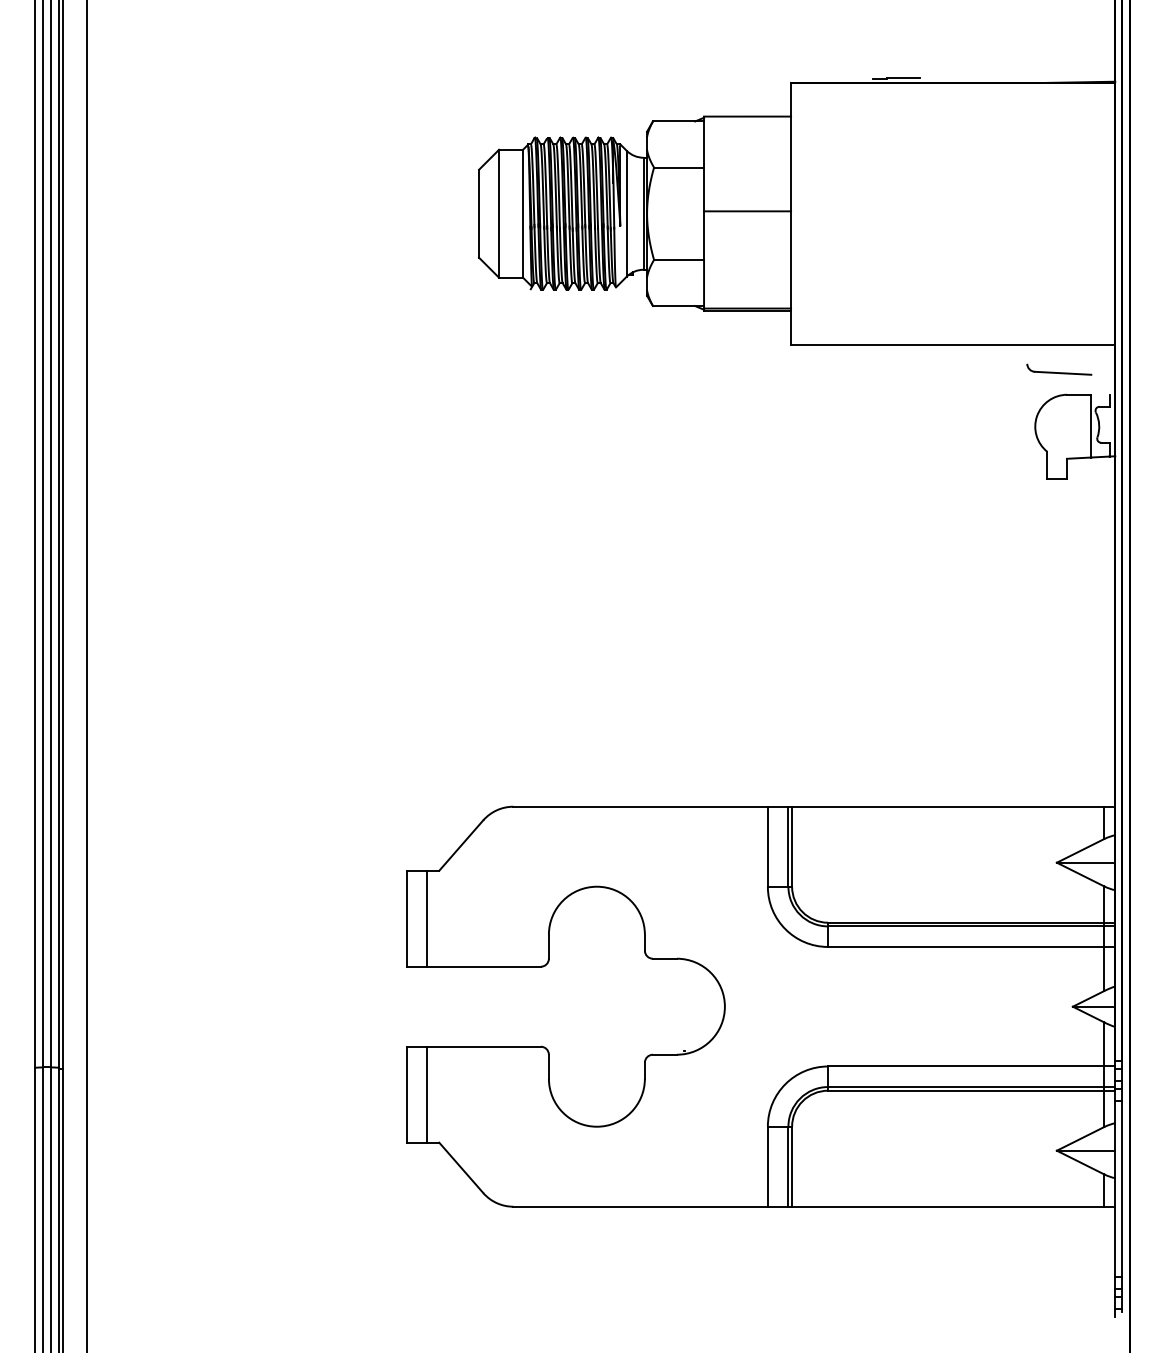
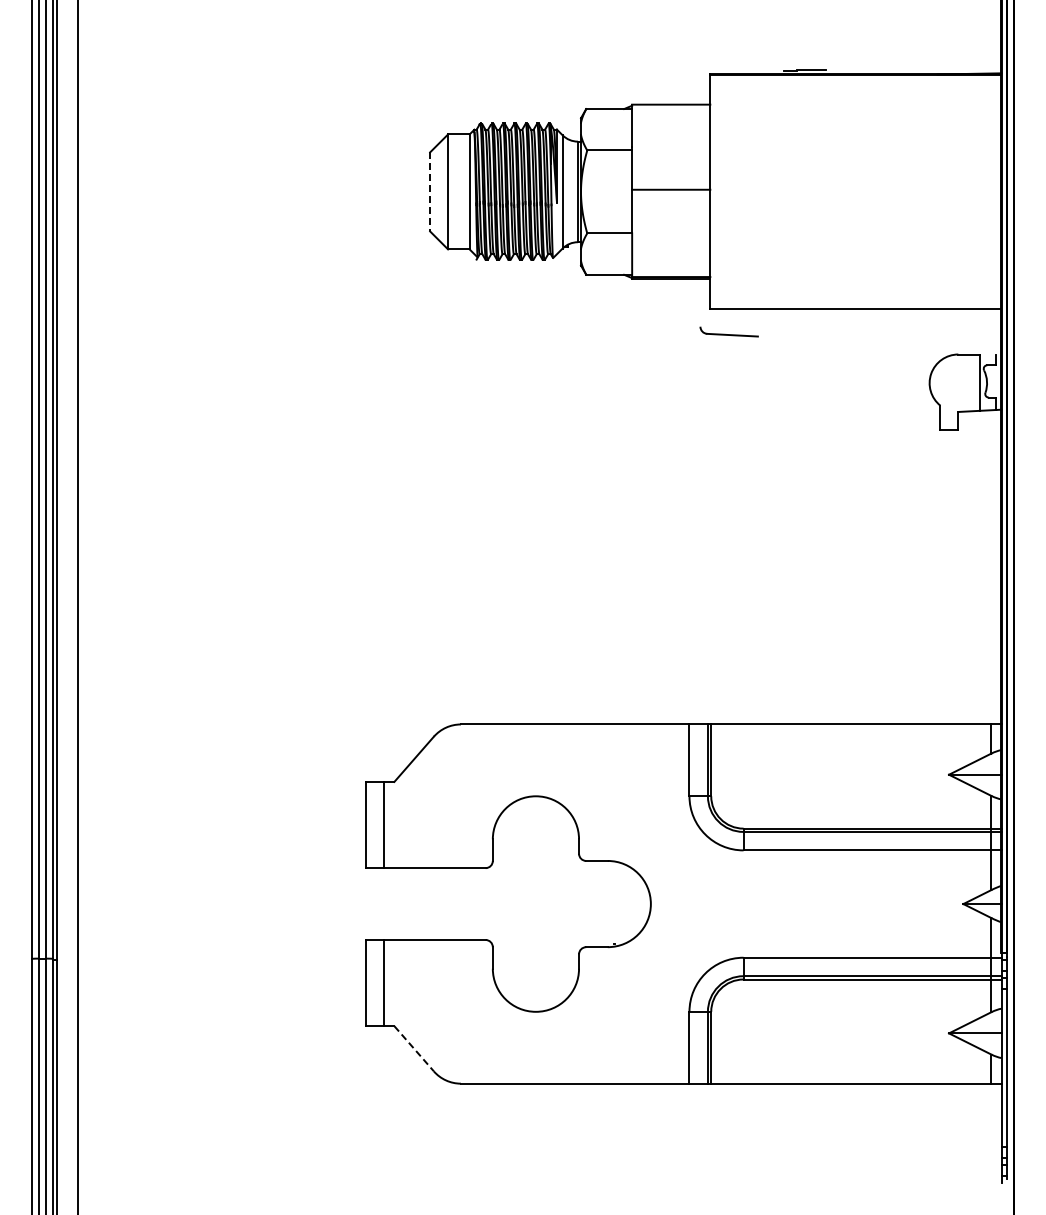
line: (479, 213) -> (430, 191), solid -> dashed
part: (1058, 369) -> (728, 331), moved
line: (461, 1168) -> (414, 1049), solid -> dashed

